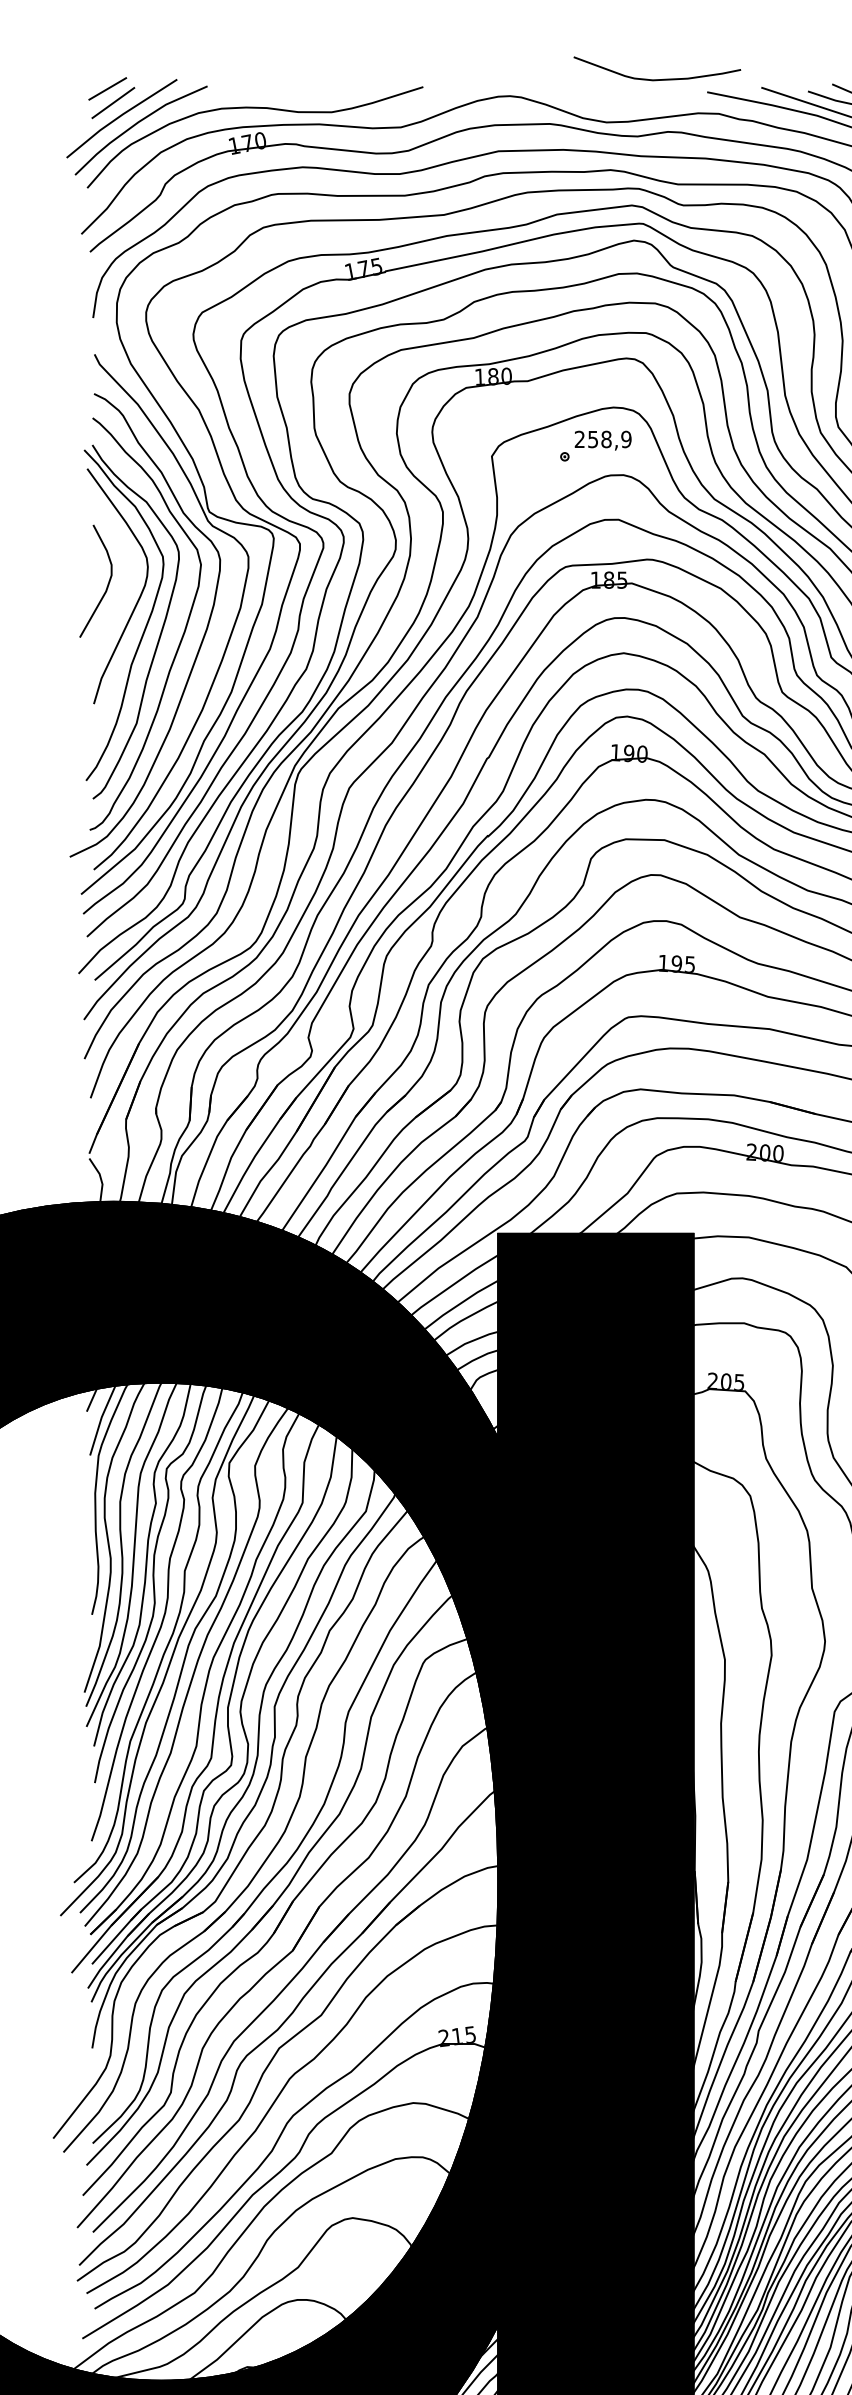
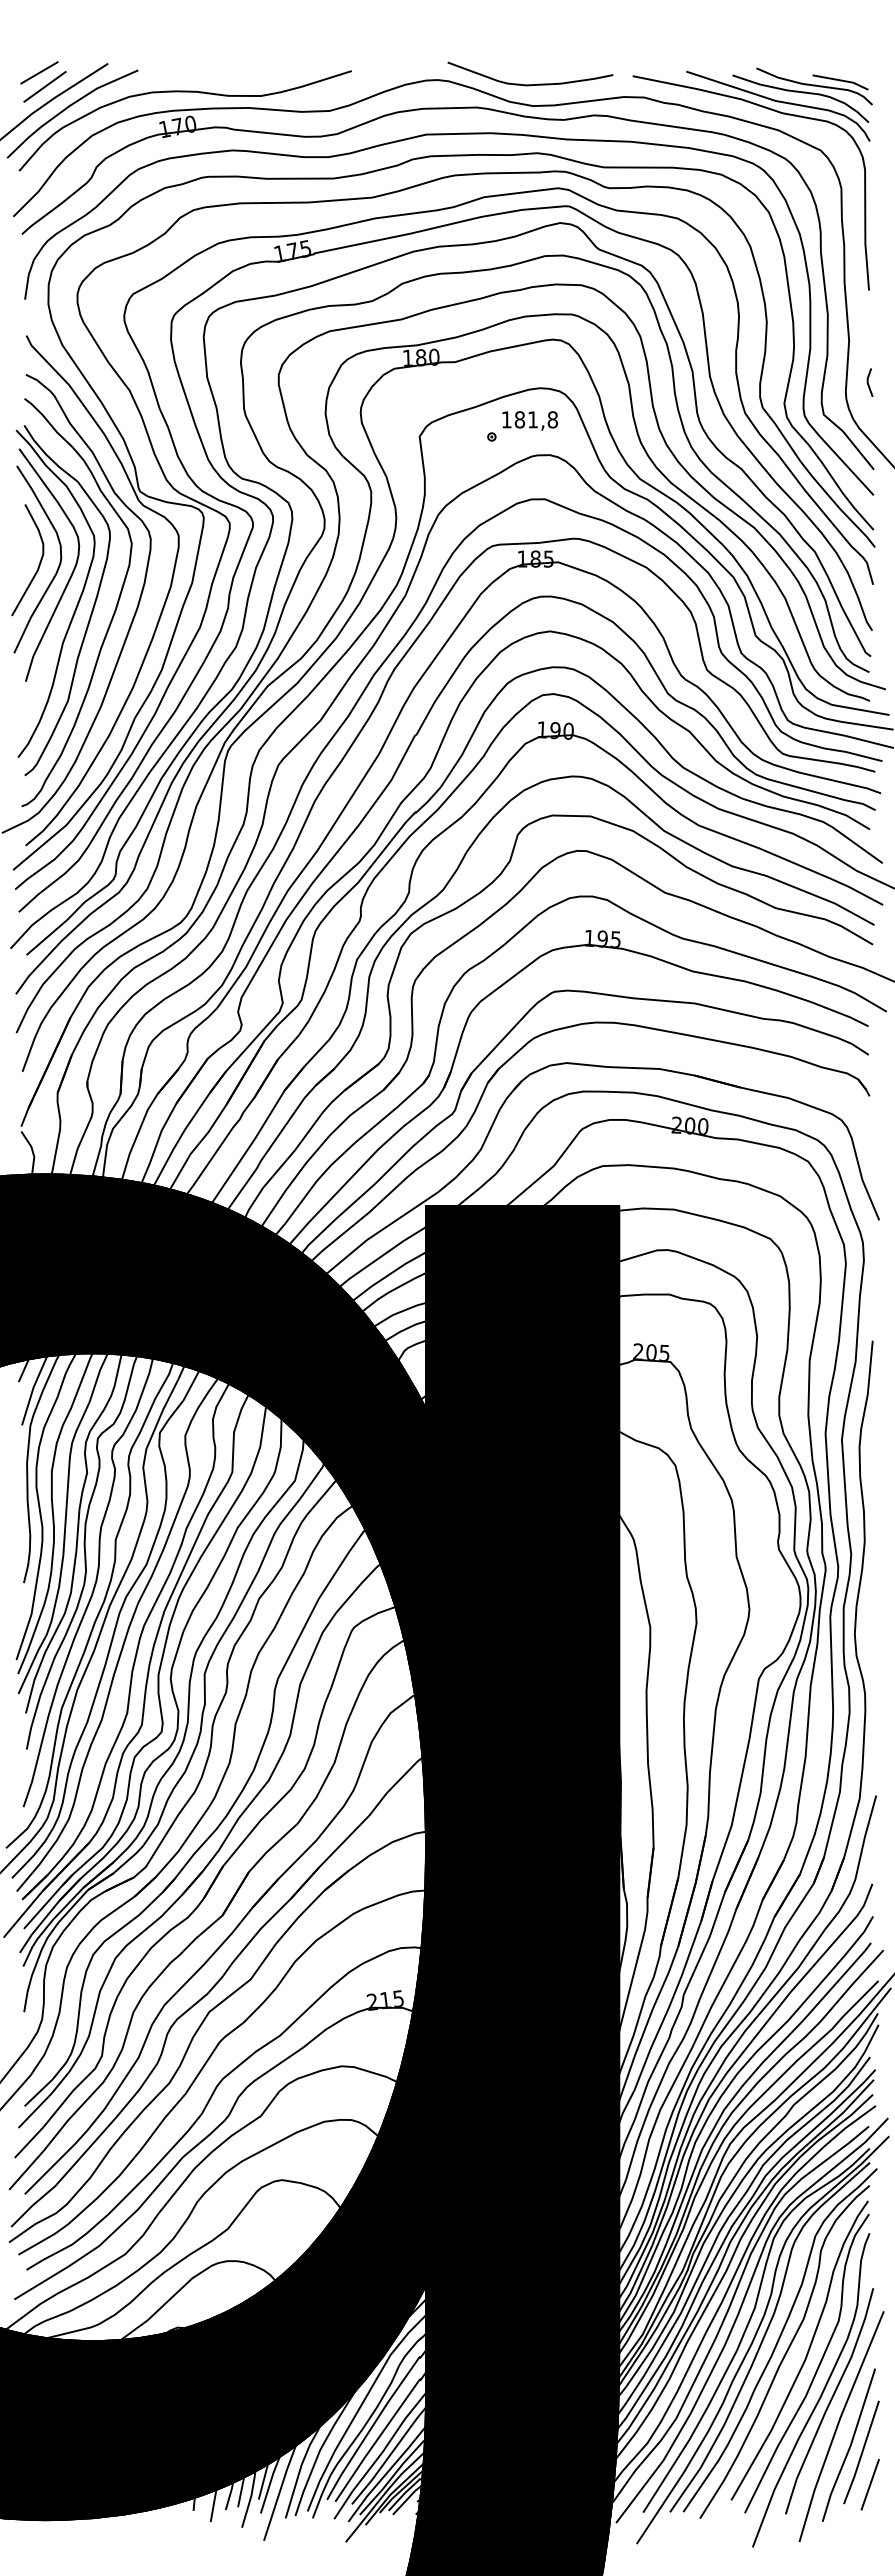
curve: (657, 79) -> (530, 84), moved
text: (602, 439) -> (529, 419), 258,9 -> 181,8
curve: (125, 588) -> (57, 567), added

